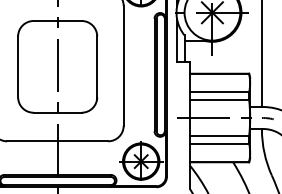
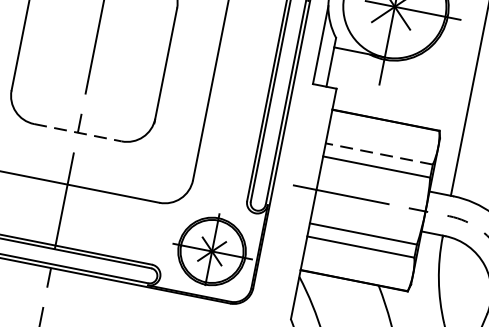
line: (219, 92) -> (379, 154), solid -> dashed
line: (58, 112) -> (79, 132), solid -> dashed

